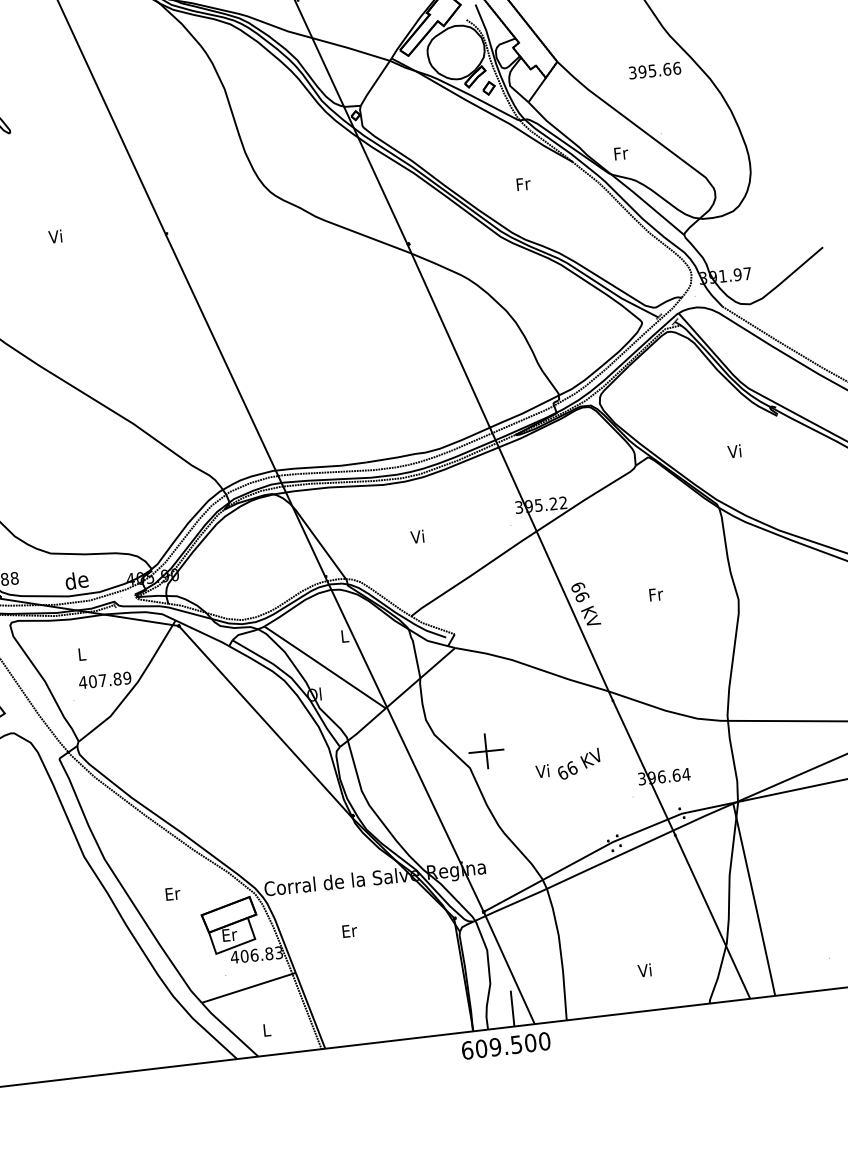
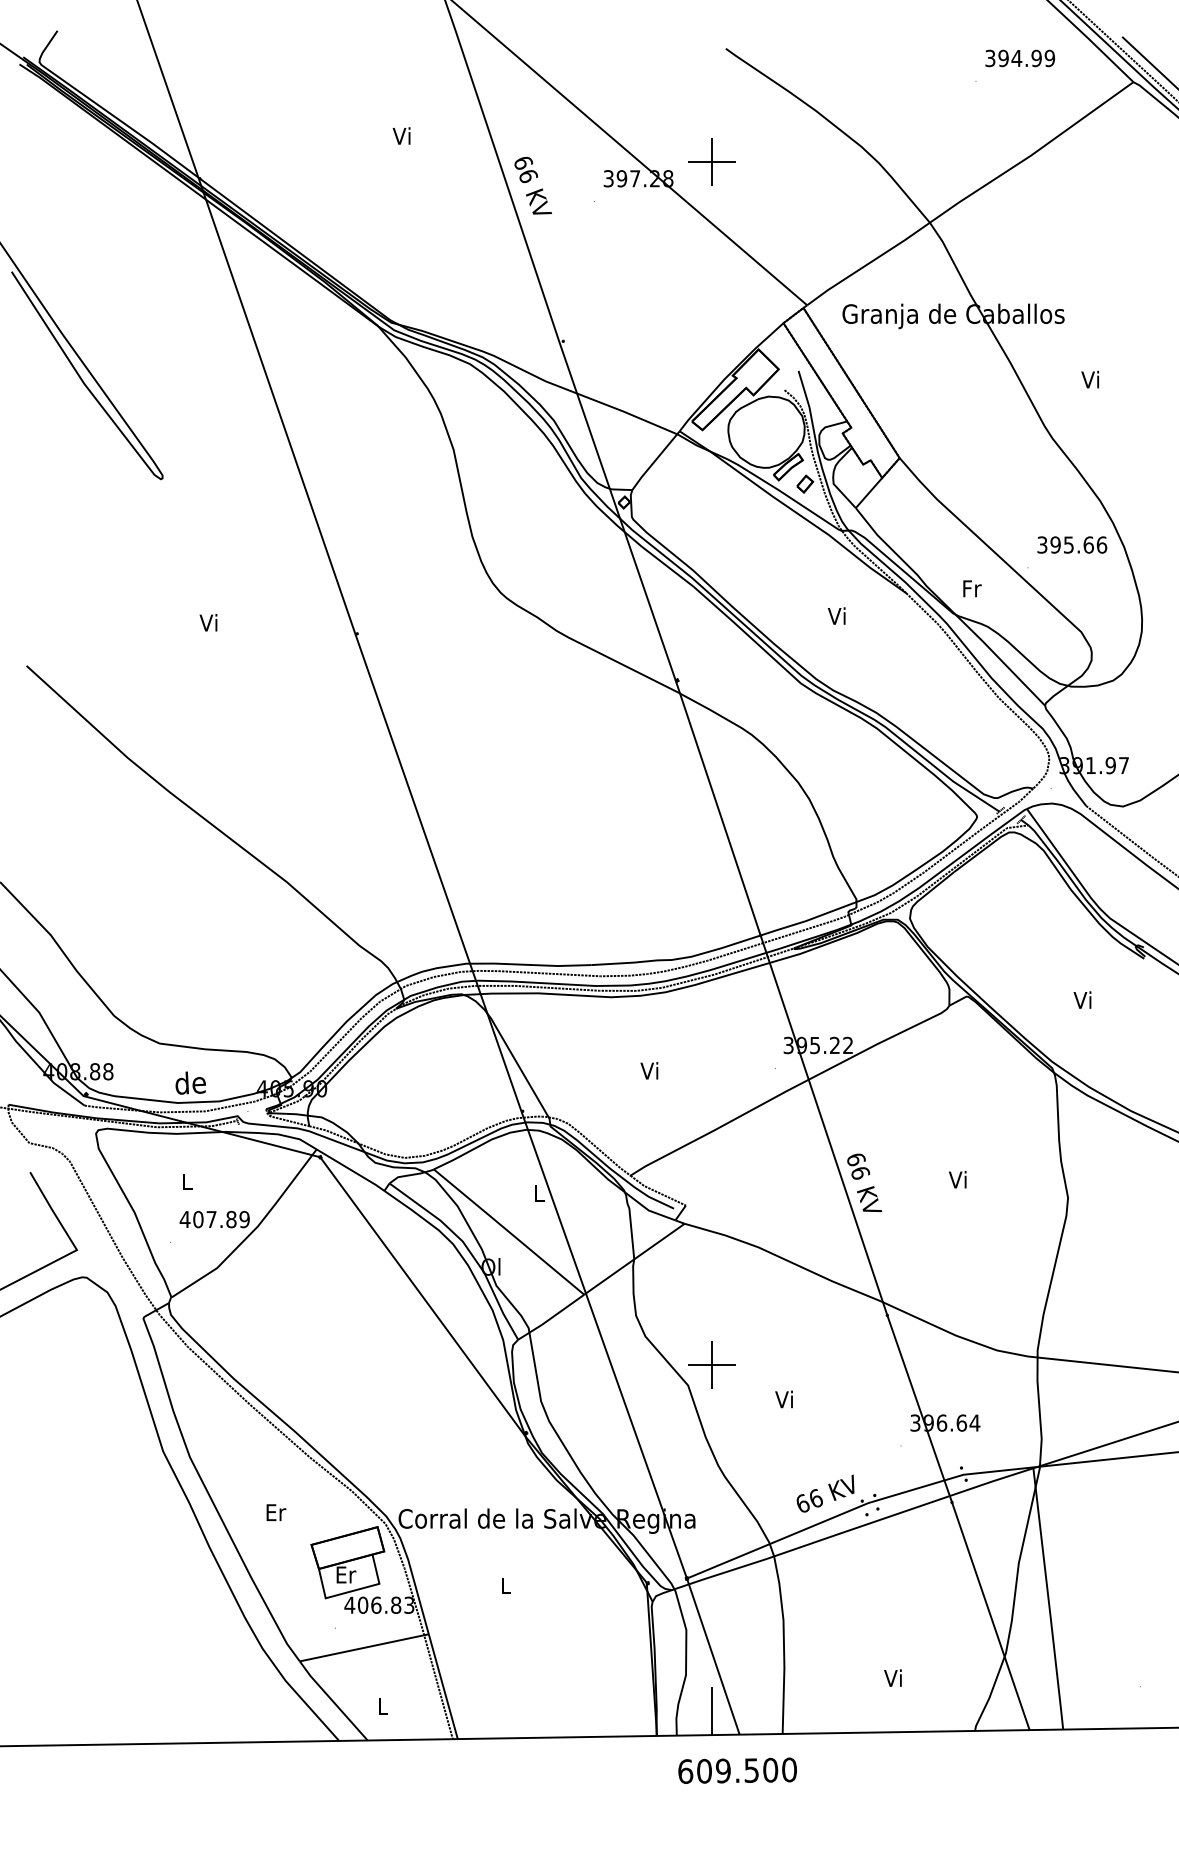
text: (655, 70) -> (1072, 544), moved
text: (522, 183) -> (837, 615), Fr -> Vi
text: (655, 594) -> (958, 1179), Fr -> Vi
text: (578, 763) -> (825, 1493), moved
text: (349, 930) -> (506, 1585), Er -> L
text: (506, 1045) -> (737, 1770), moved

